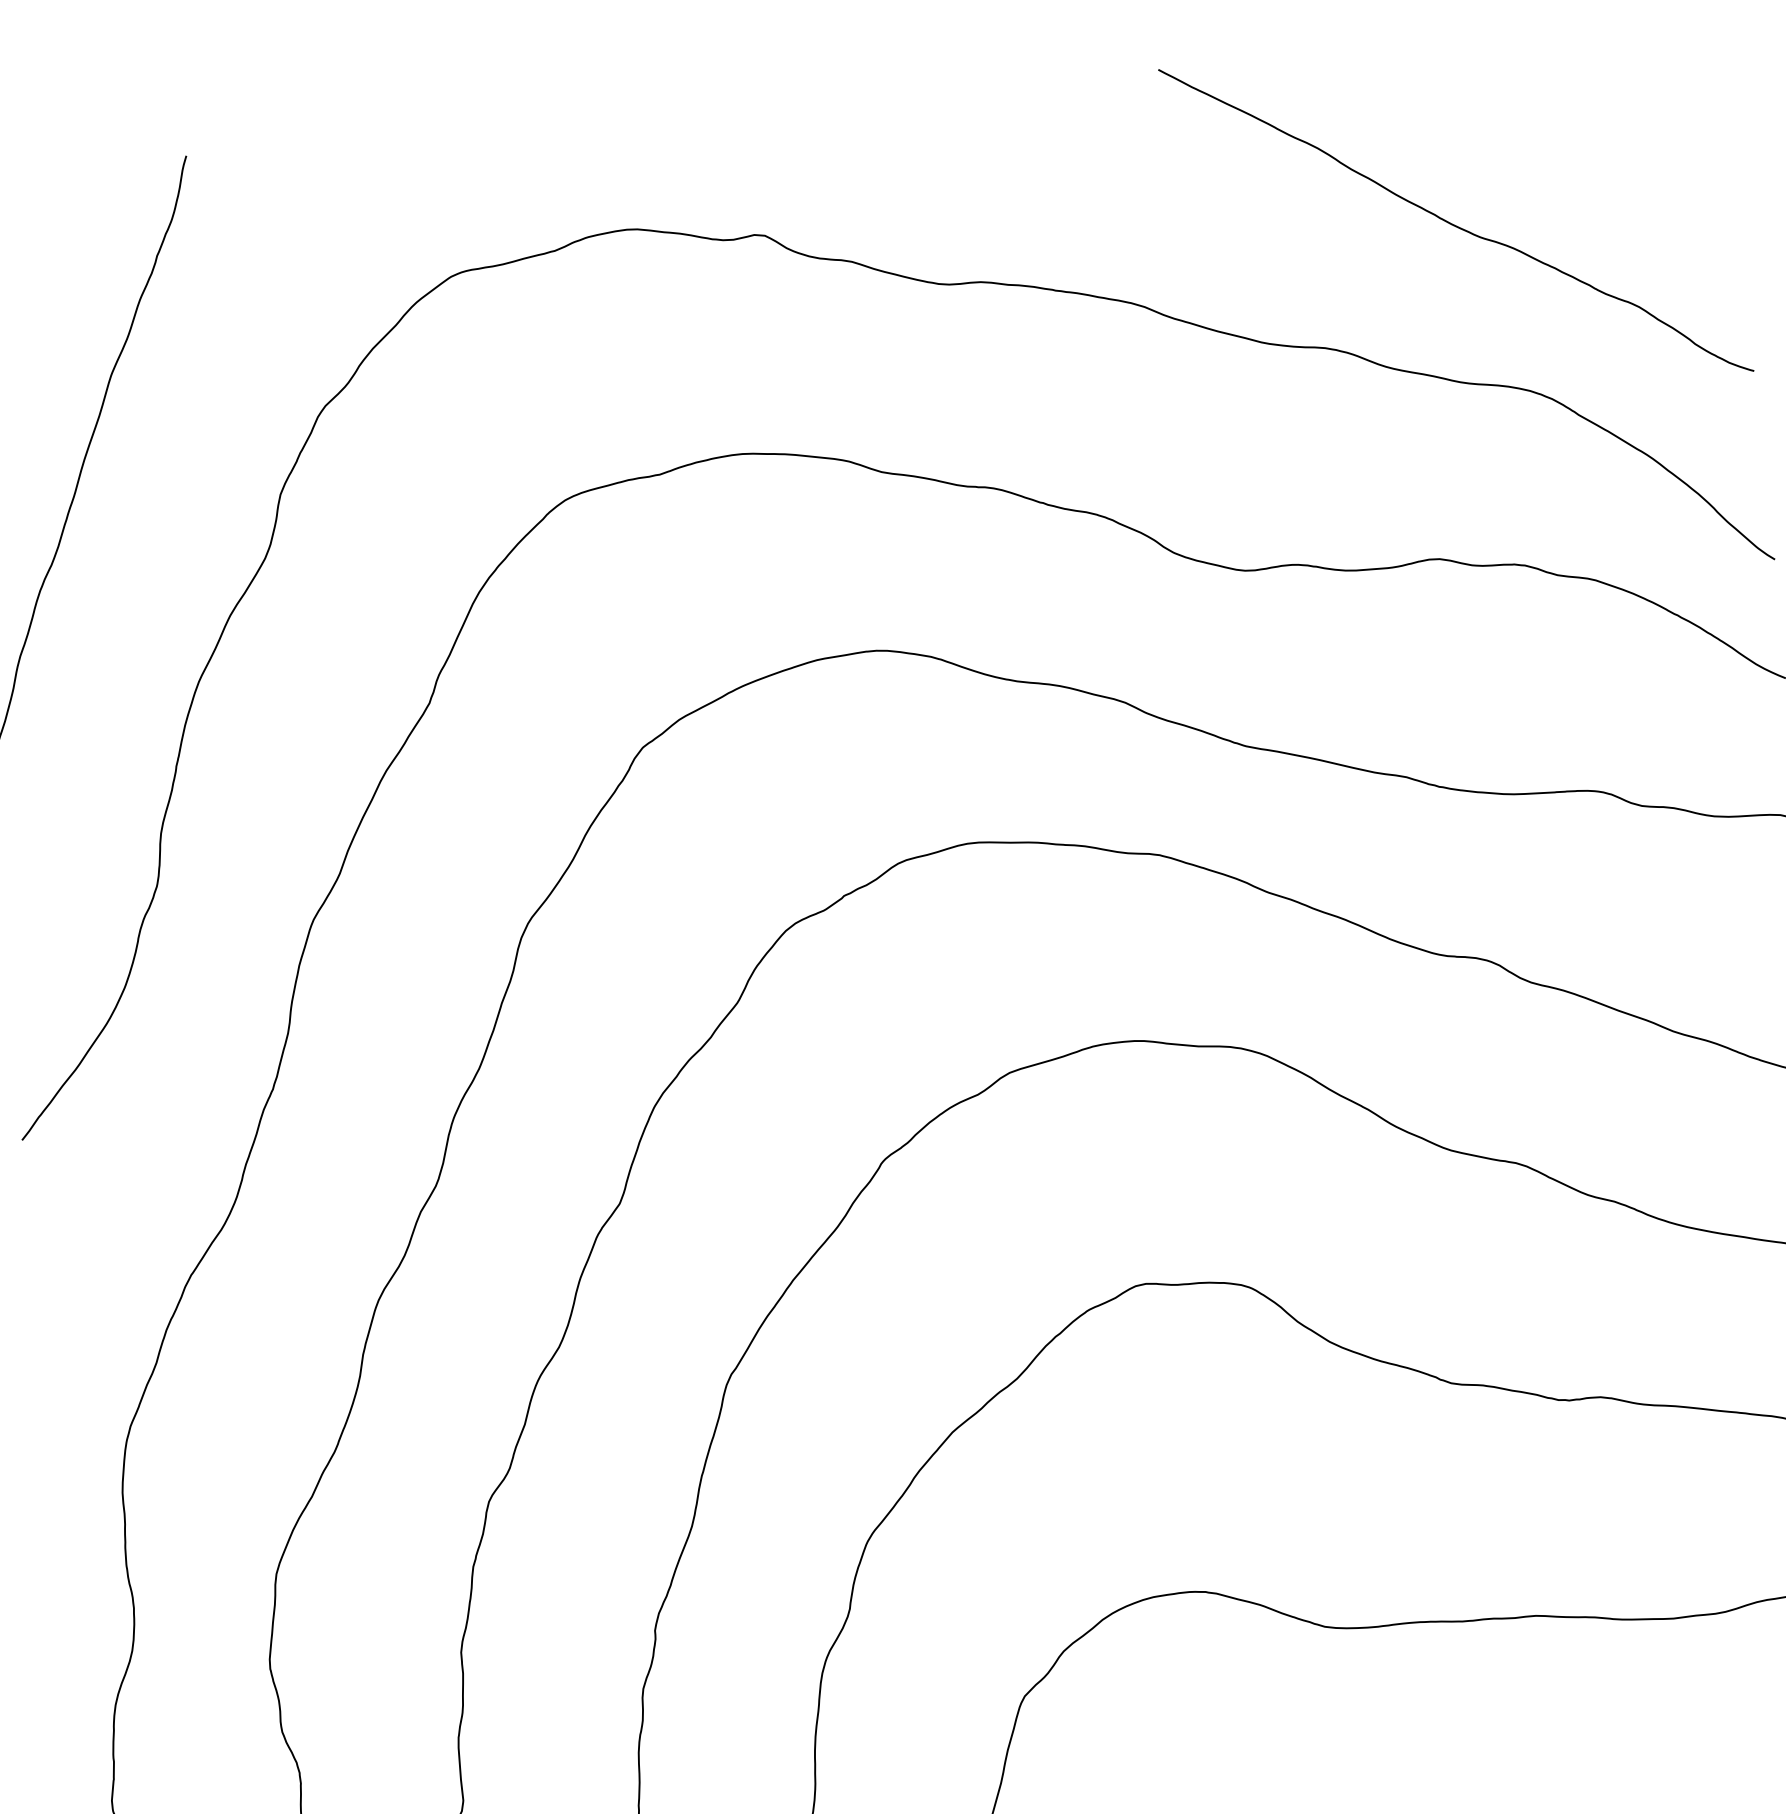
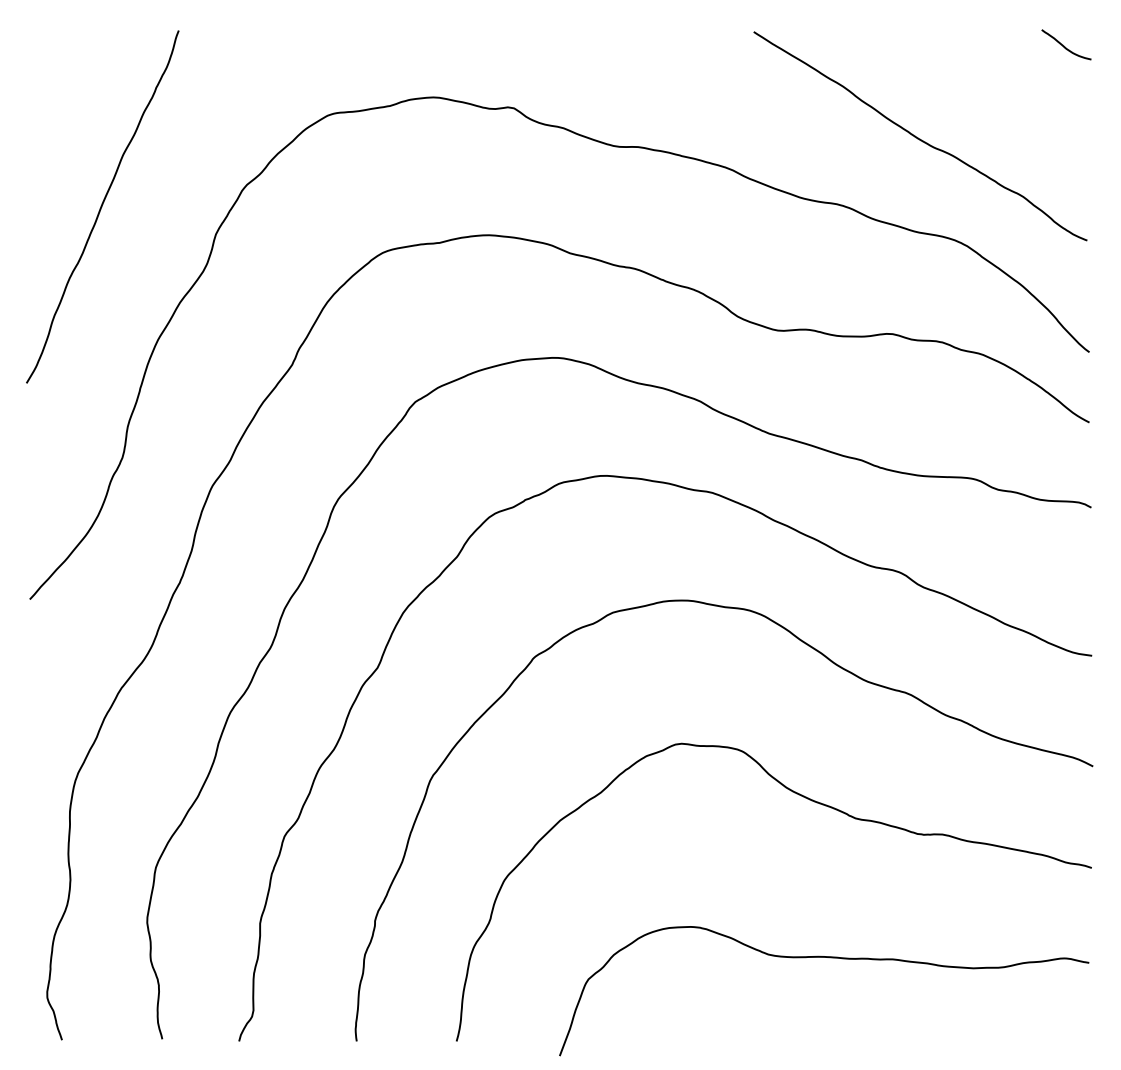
curve: (1685, 44) -> (1064, 45), added

